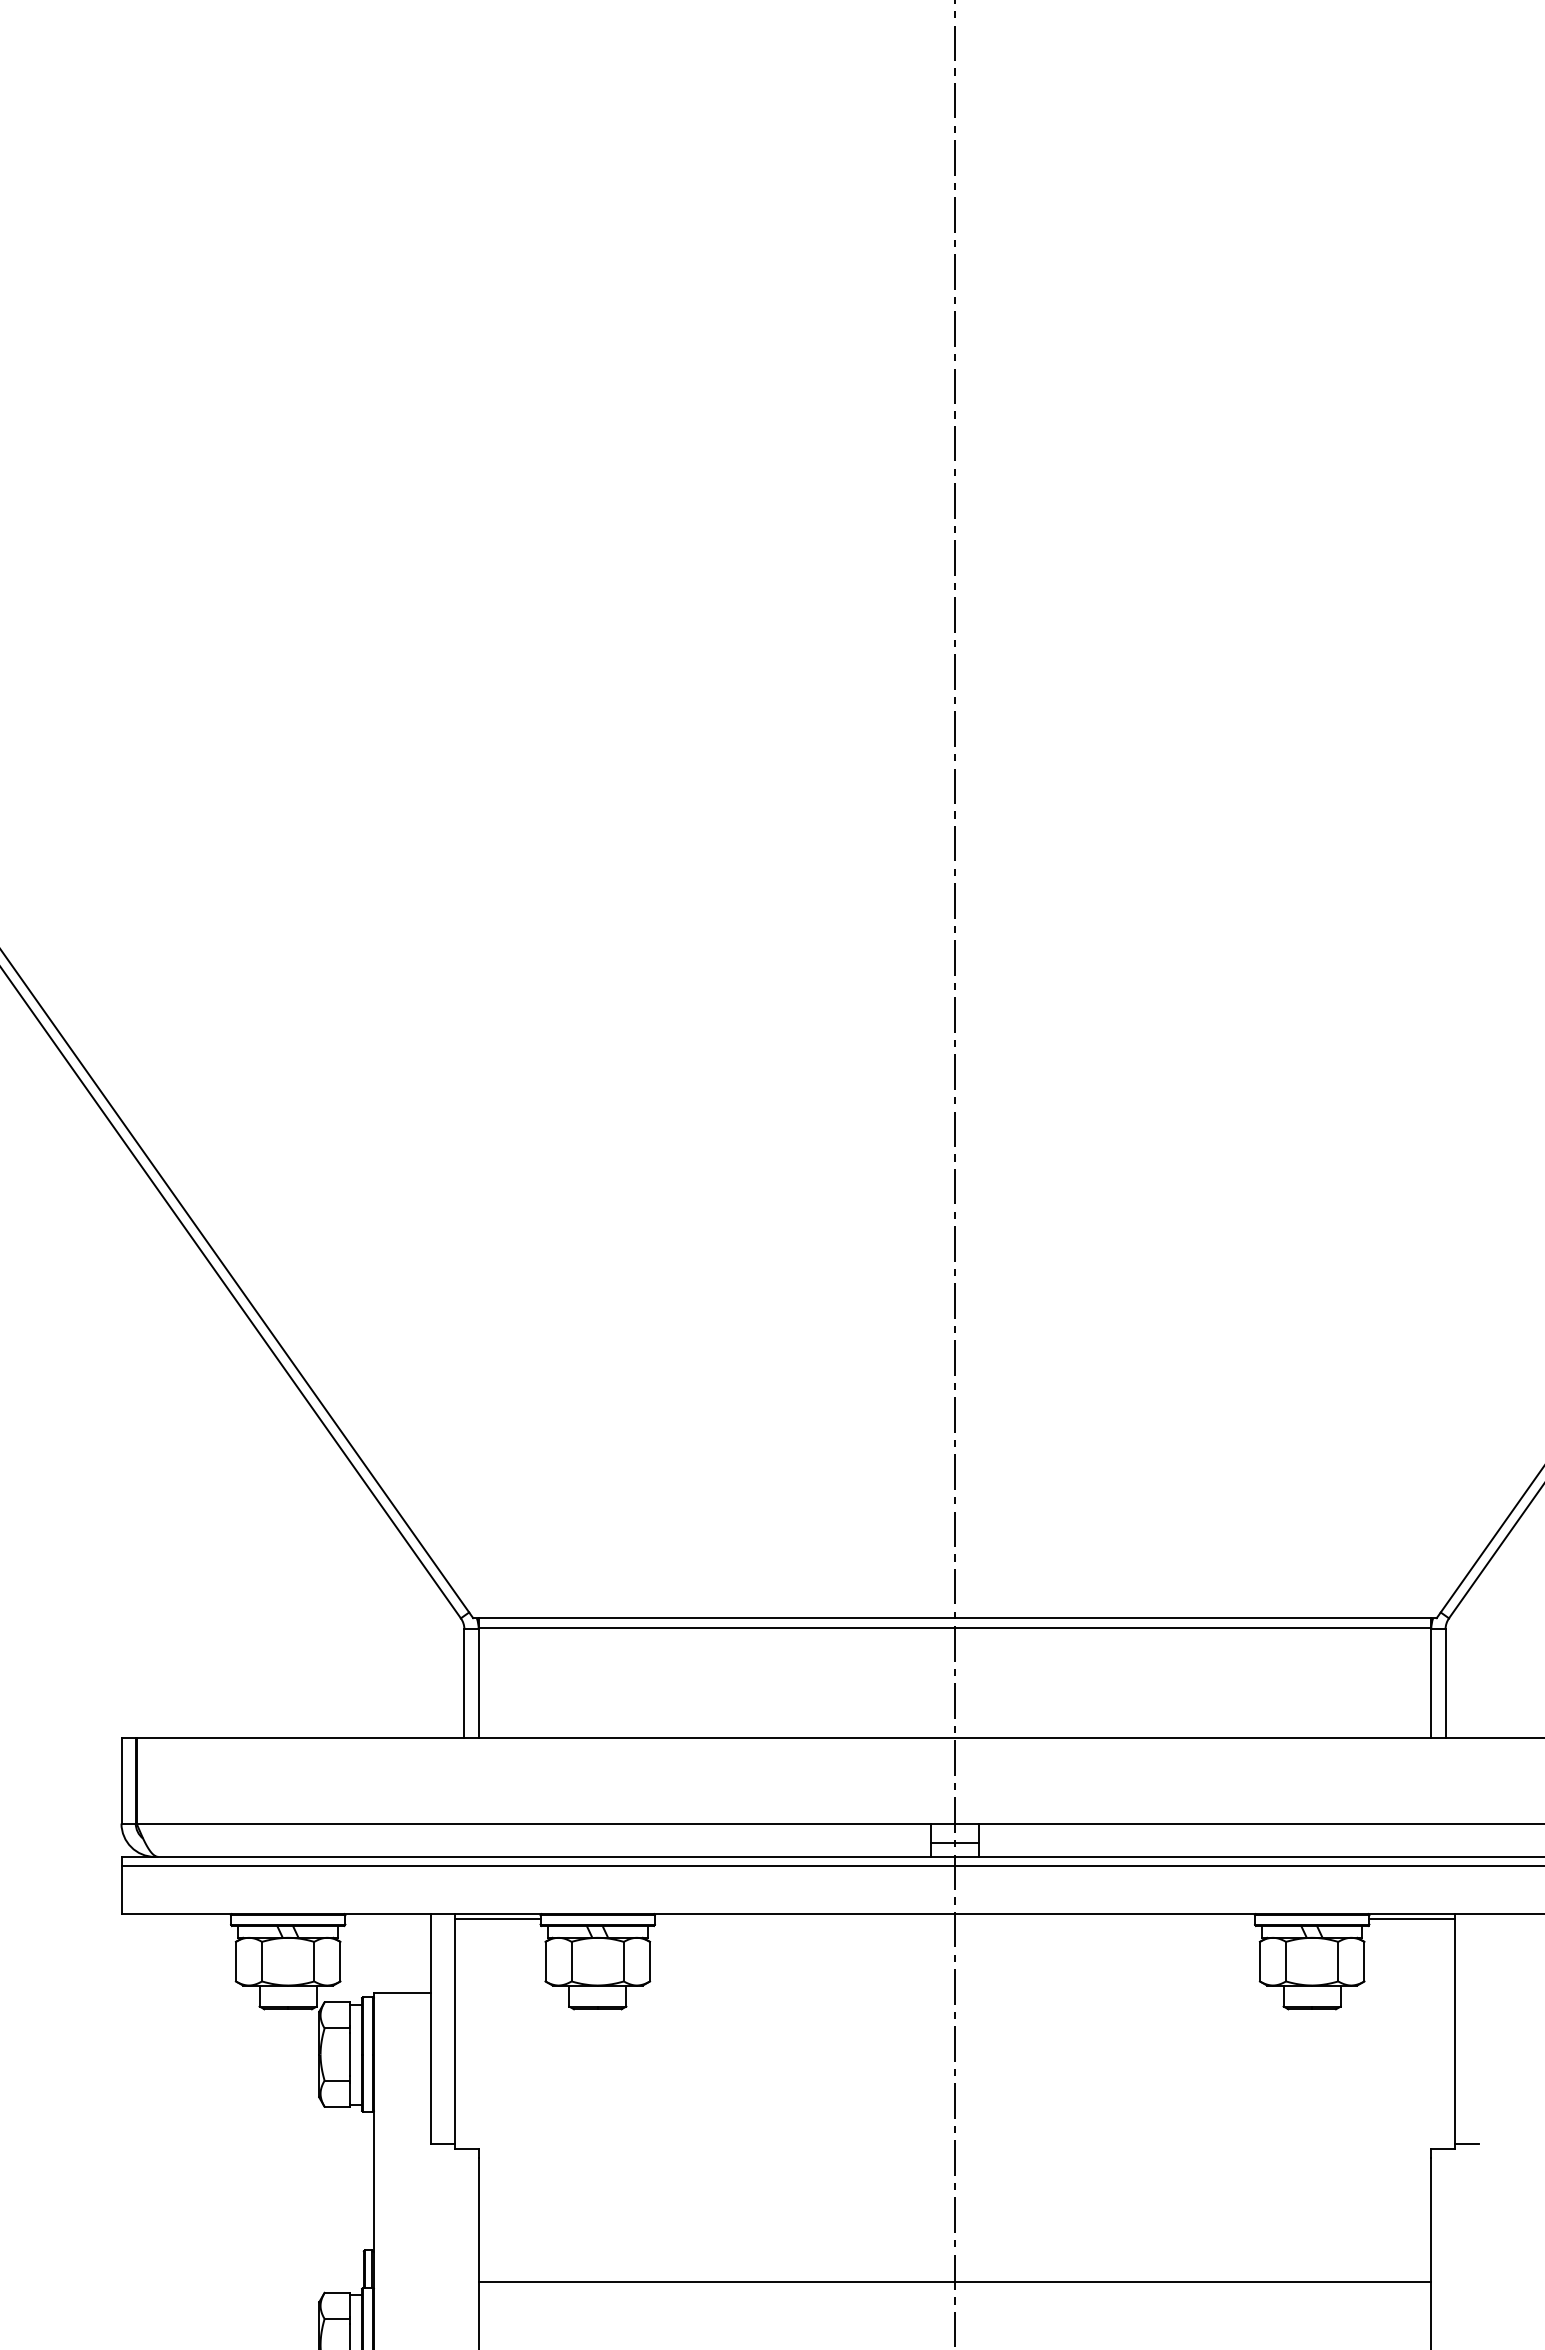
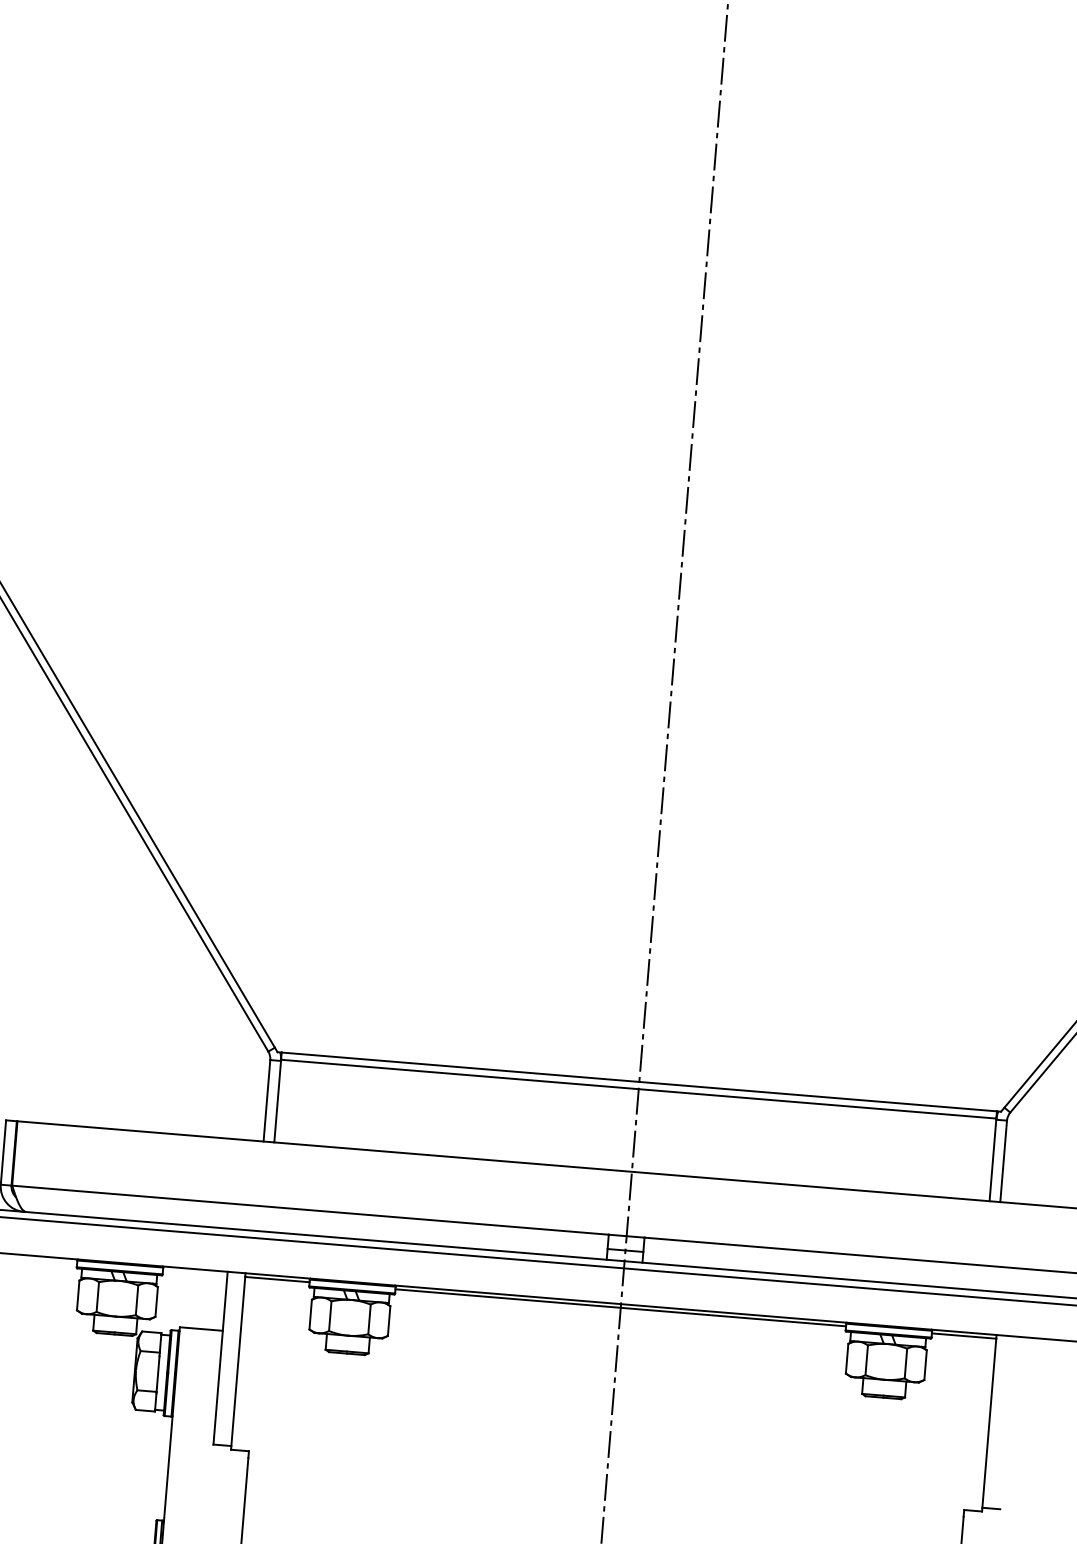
line: (954, 1918) -> (620, 1307), added

